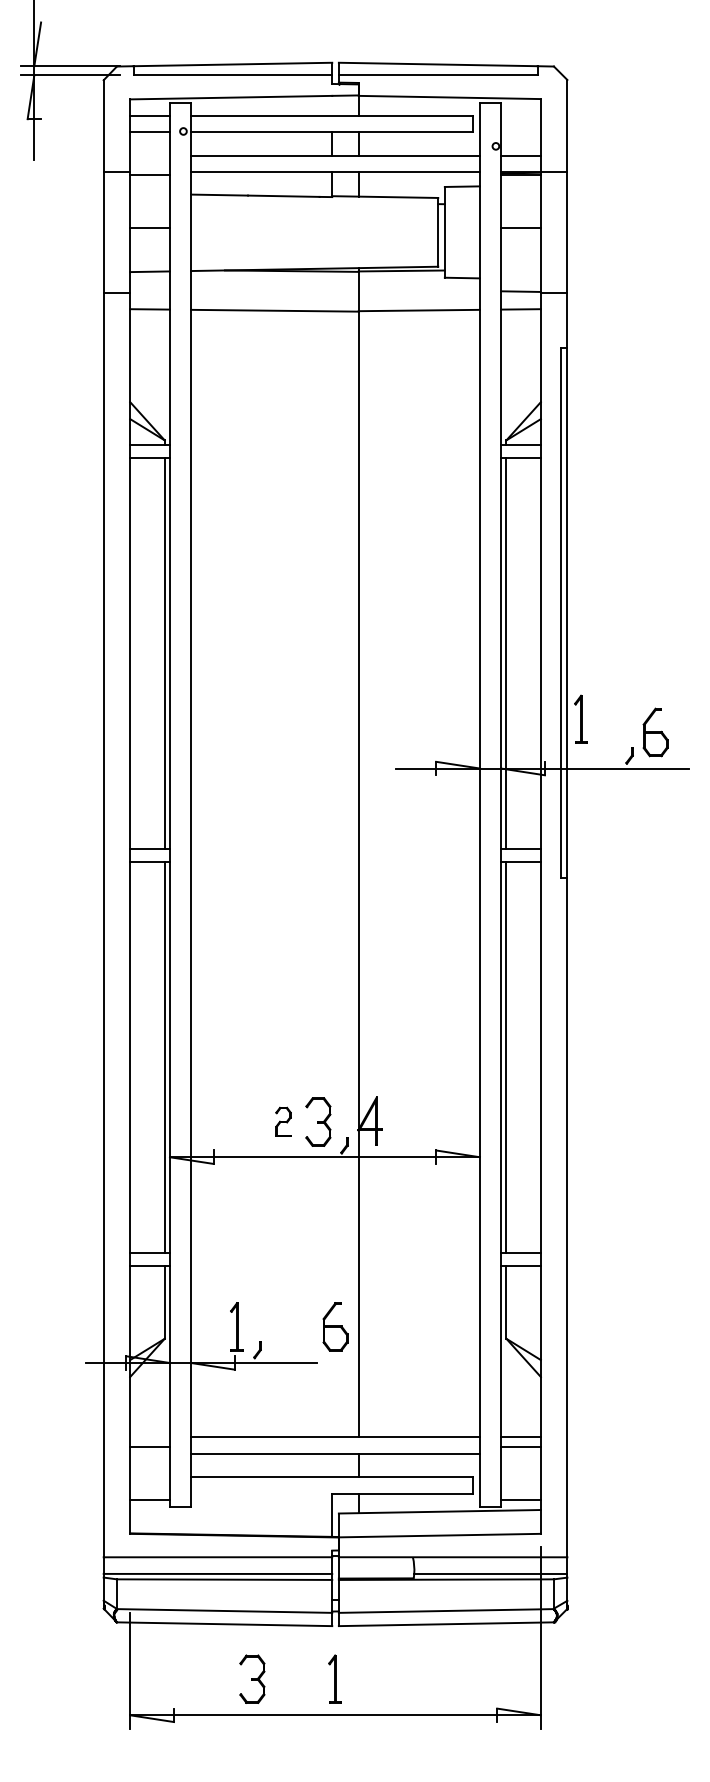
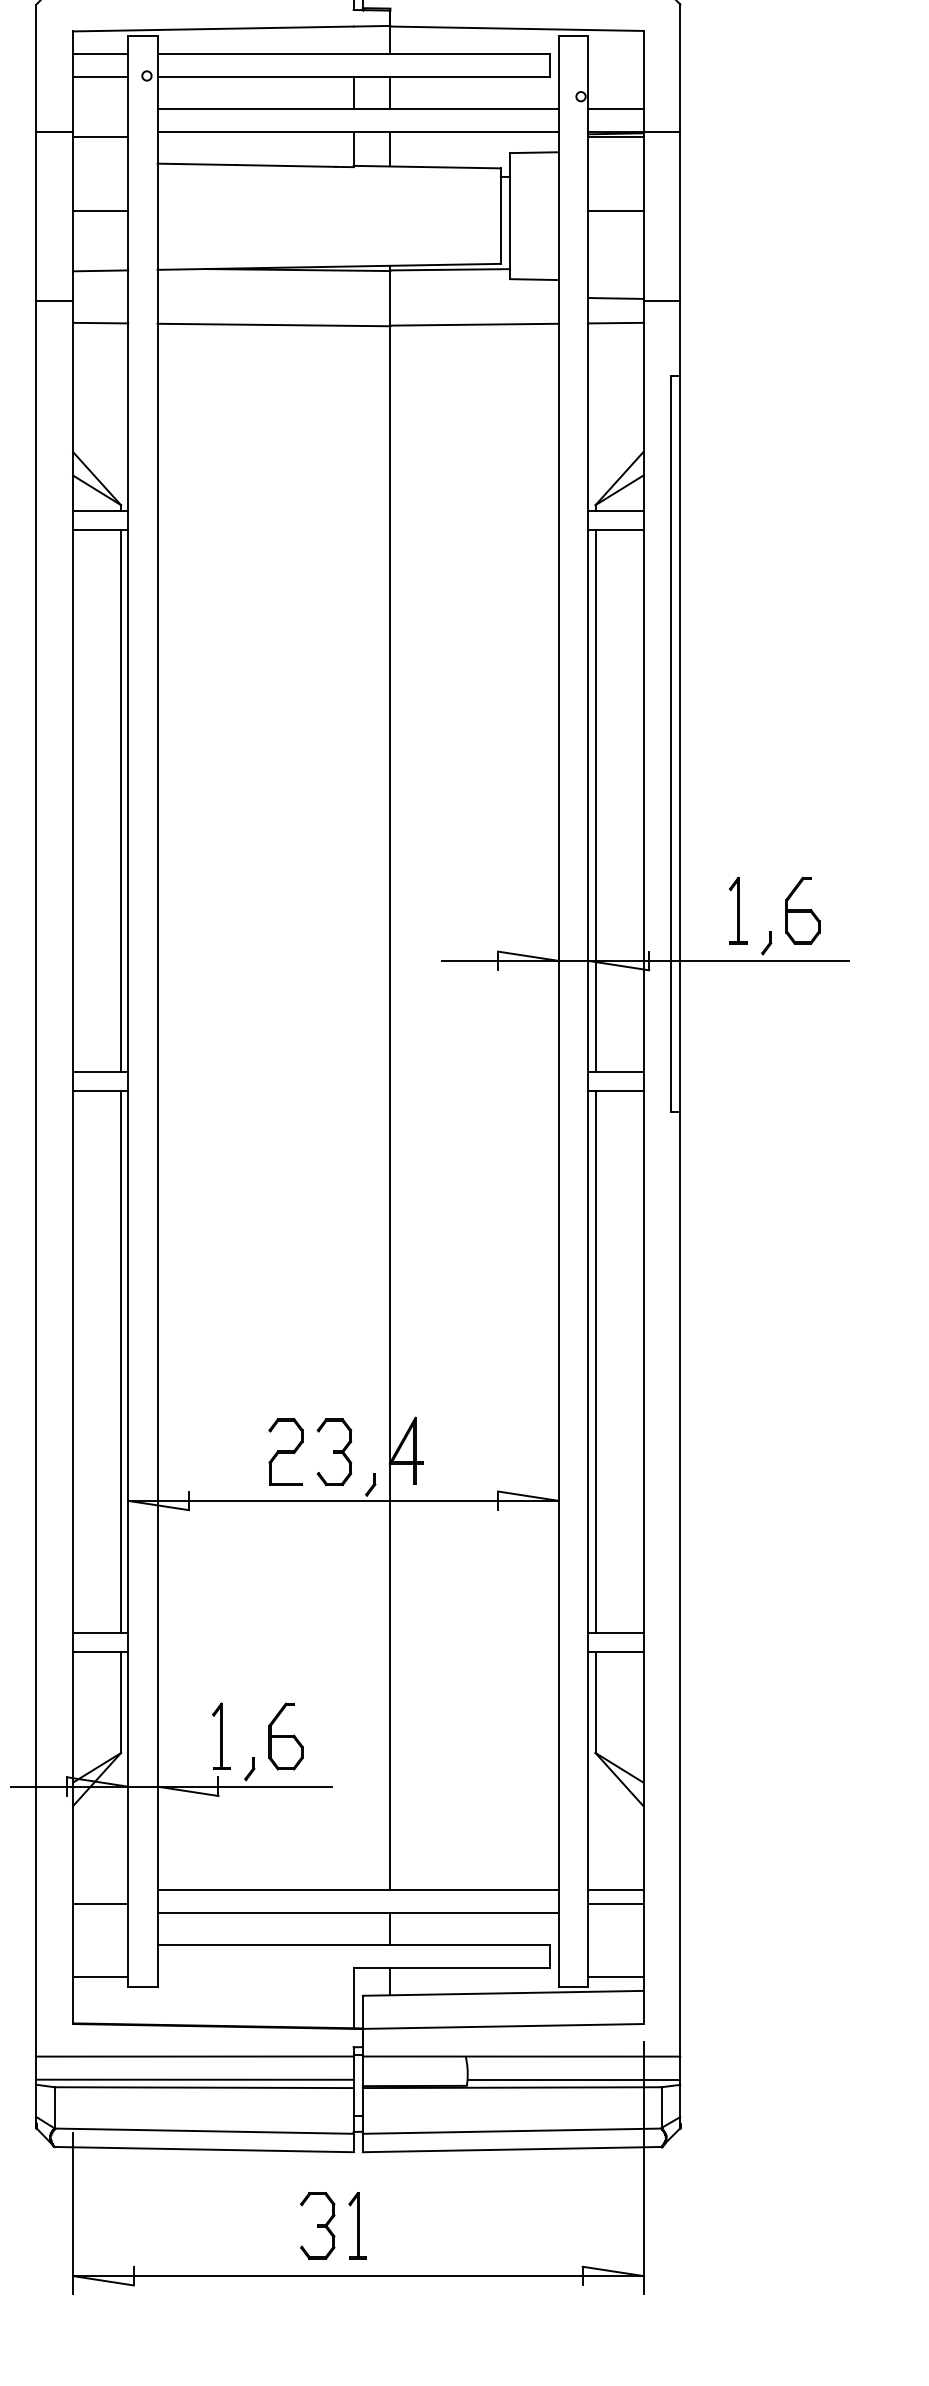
part: (580, 718) -> (737, 909), moved
part: (283, 1121) -> (285, 1451), size x1.67
part: (335, 1326) -> (285, 1735), moved
part: (252, 1678) -> (317, 2224), moved

